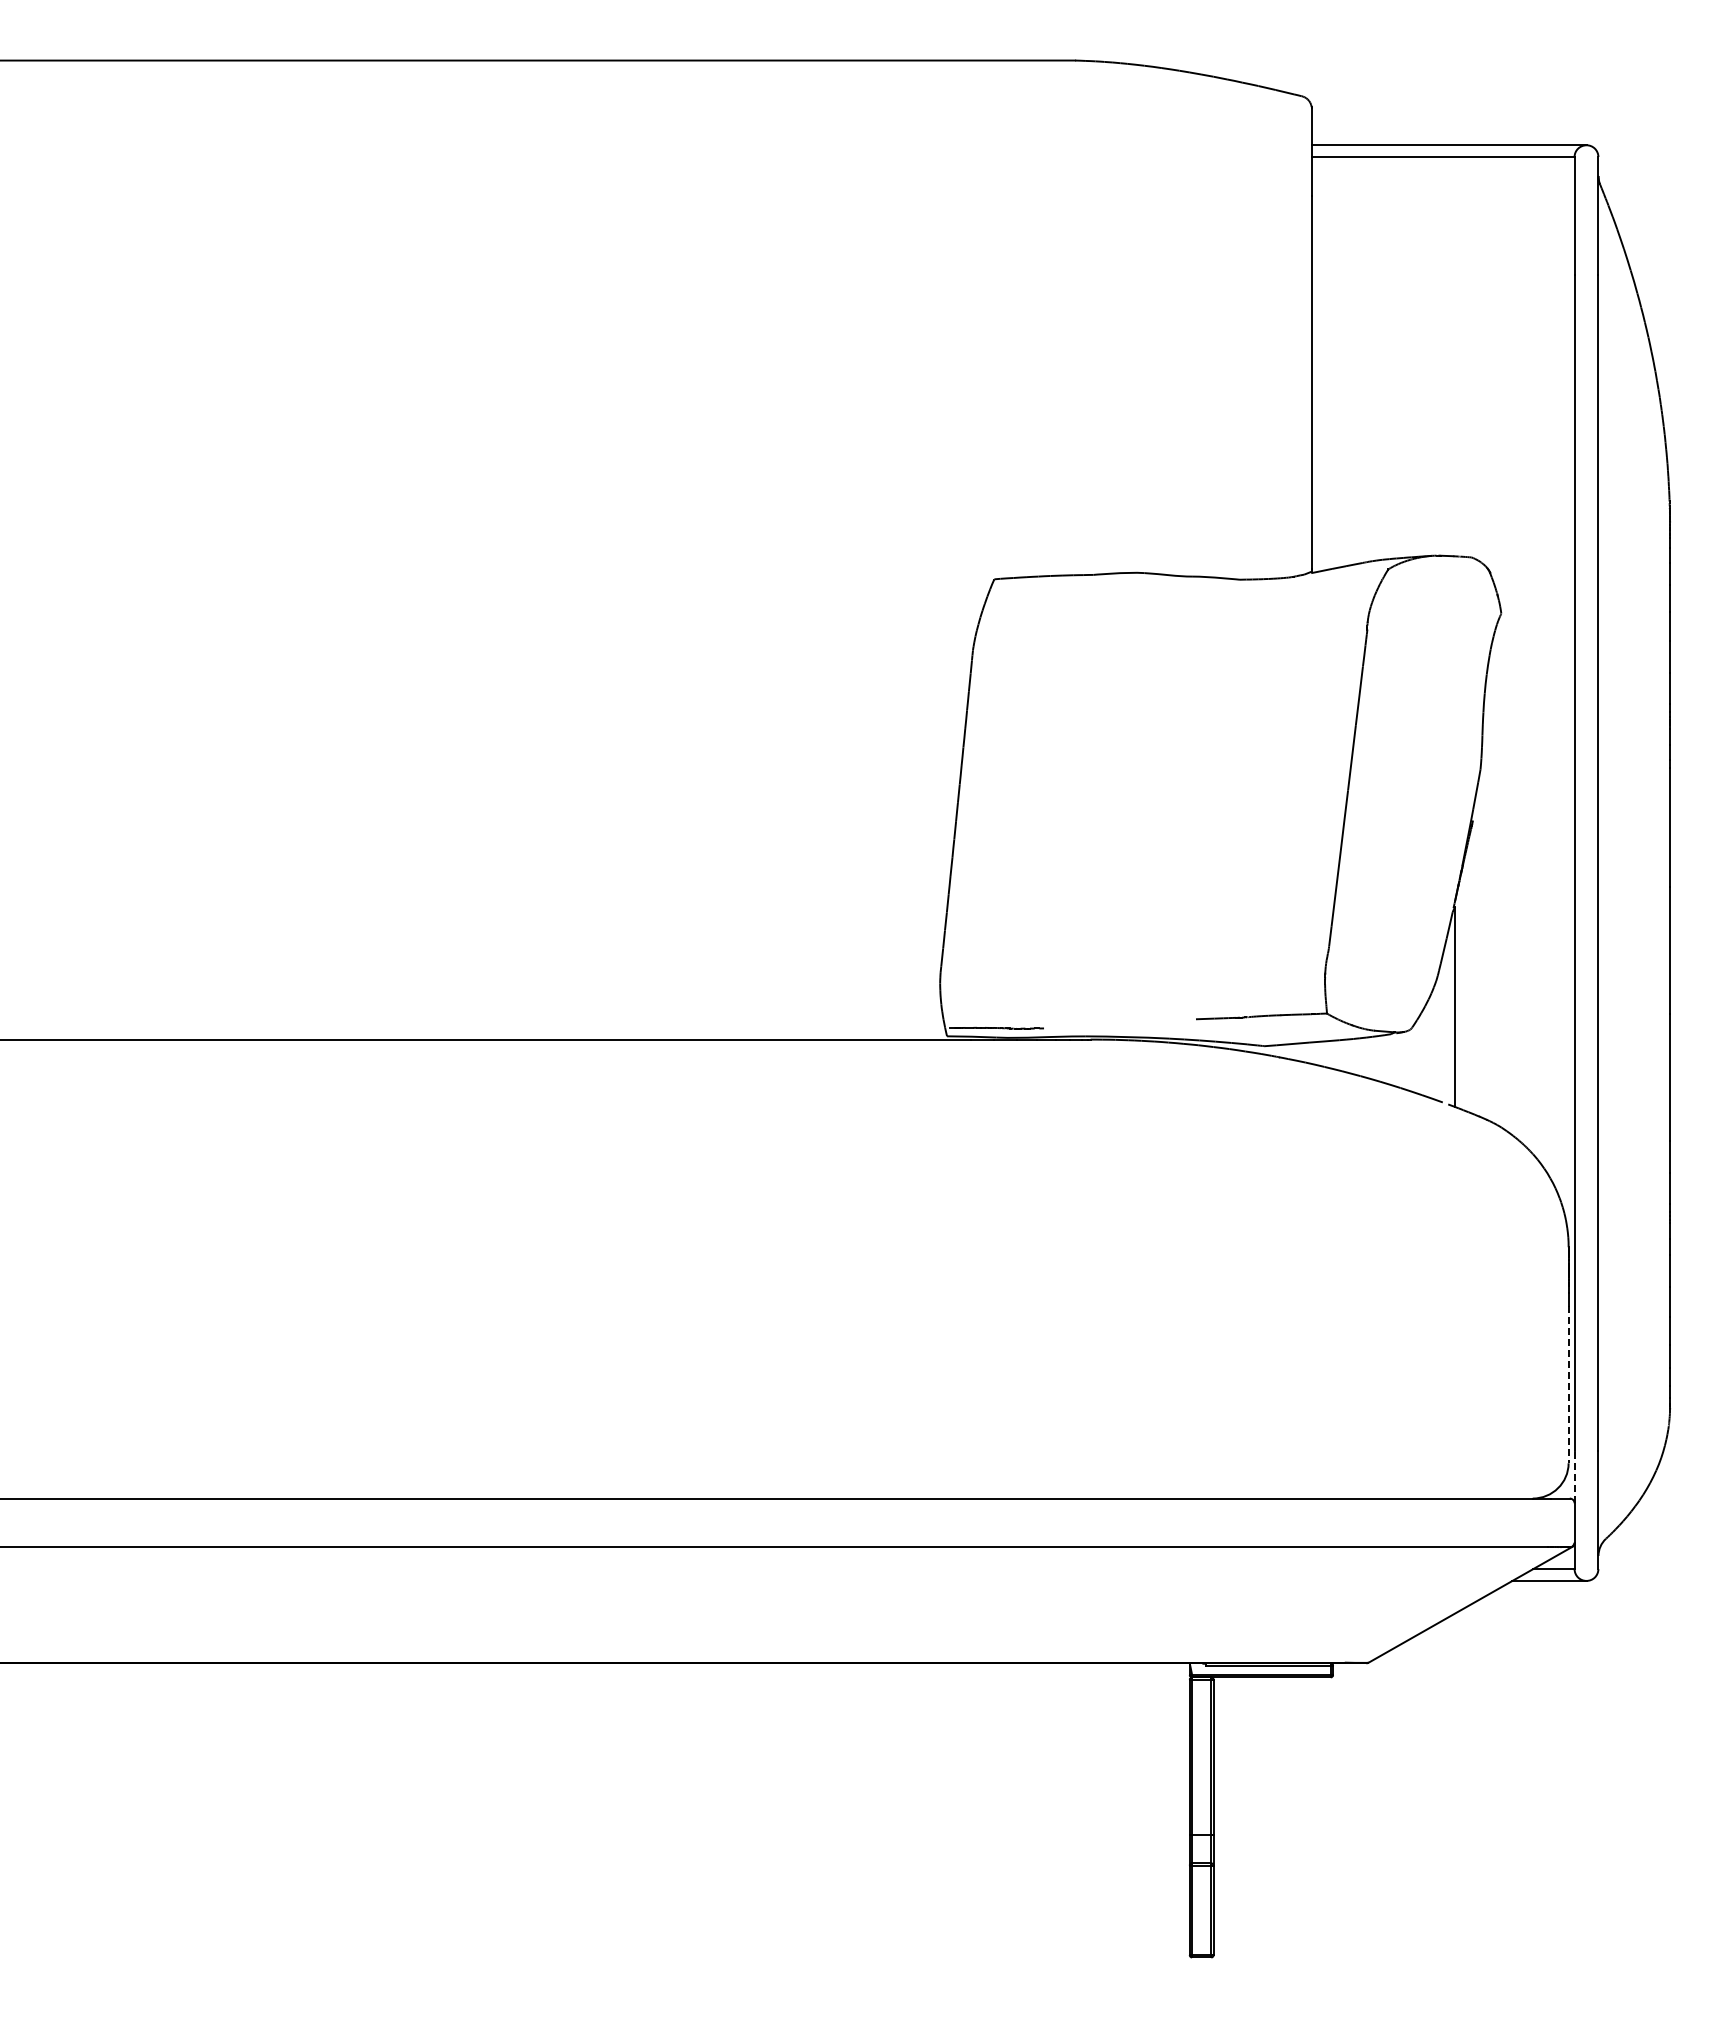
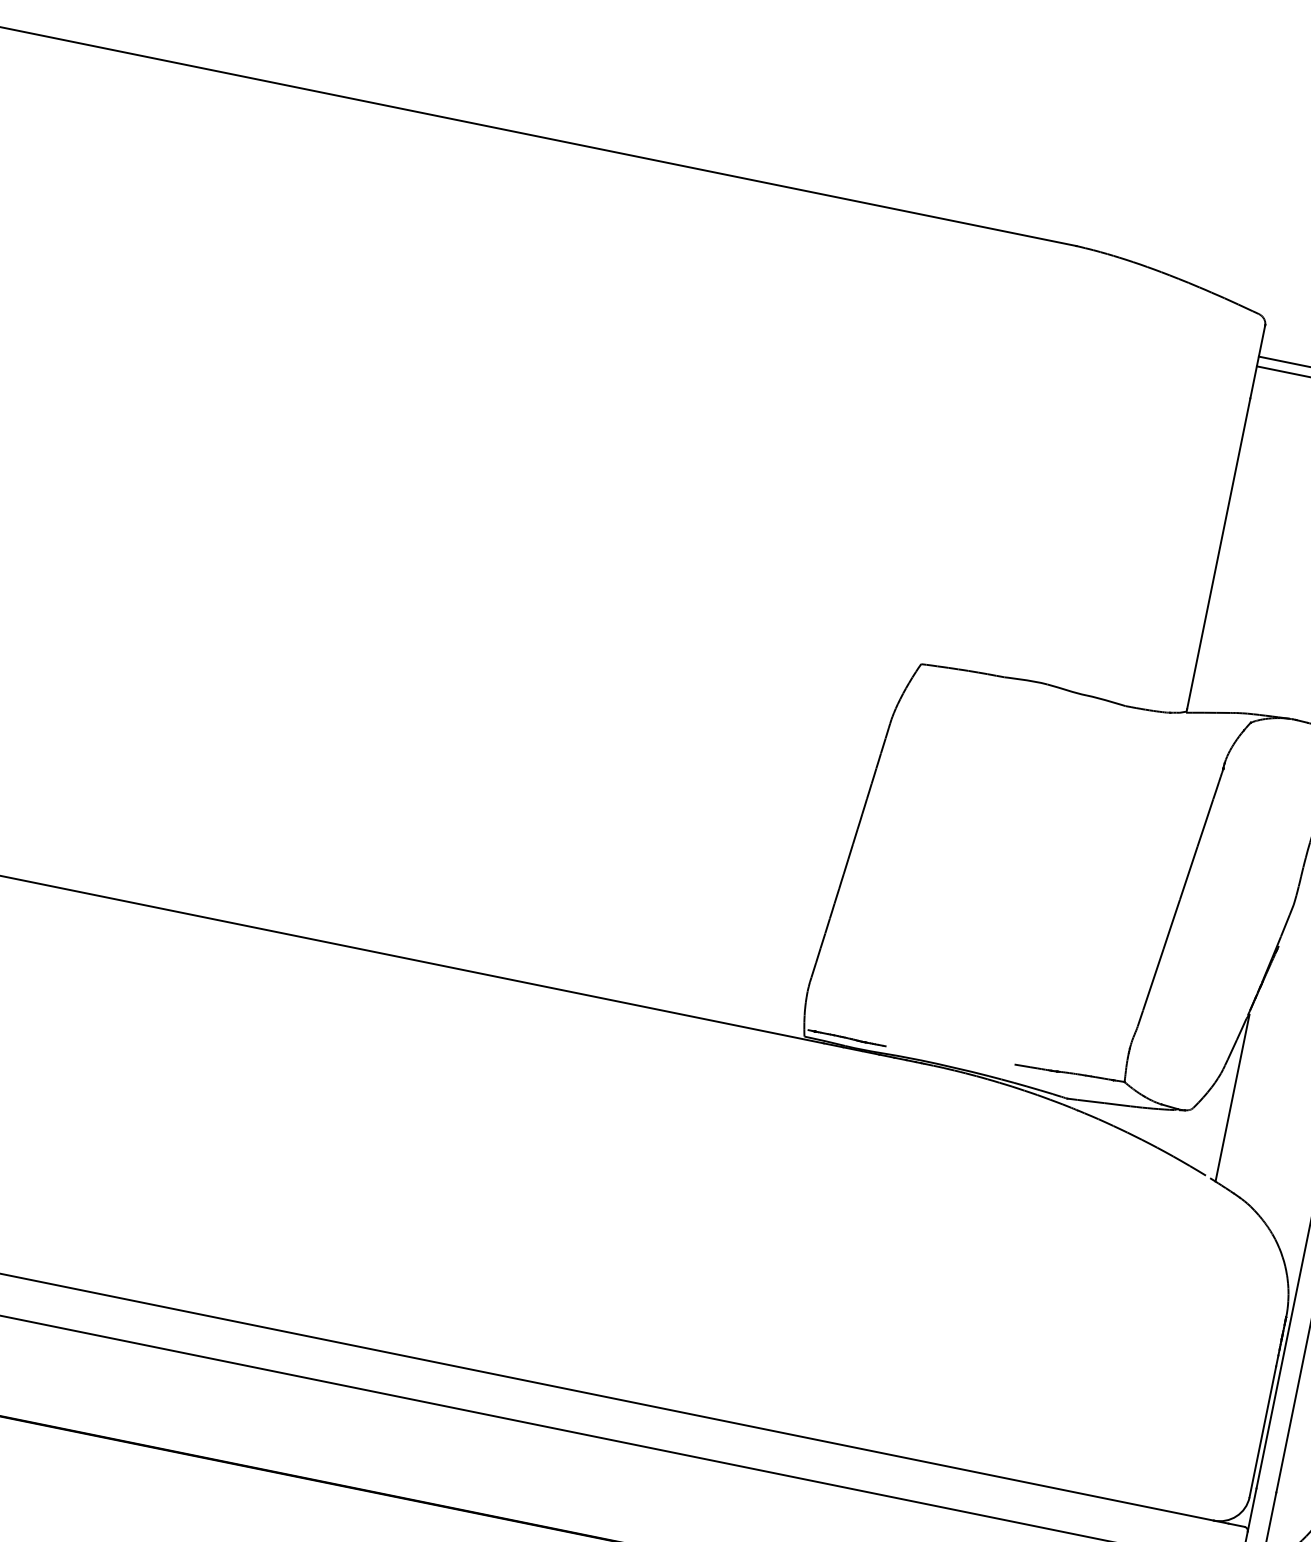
line: (1568, 1384) -> (1262, 1431), dashed -> solid
line: (1574, 1477) -> (1252, 1510), dashed -> solid

